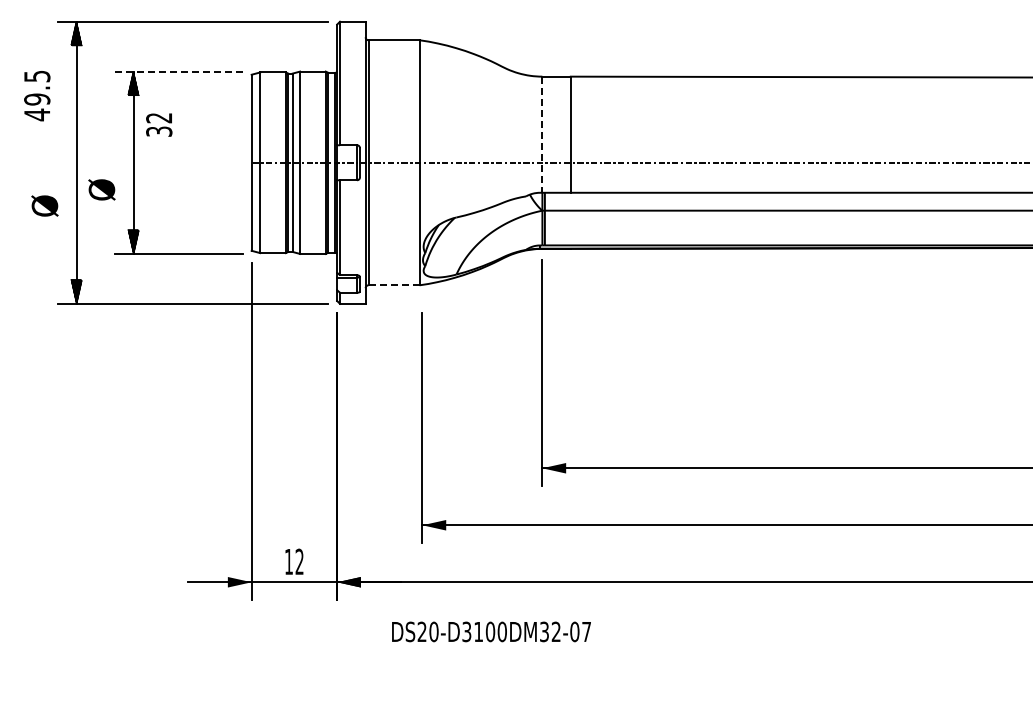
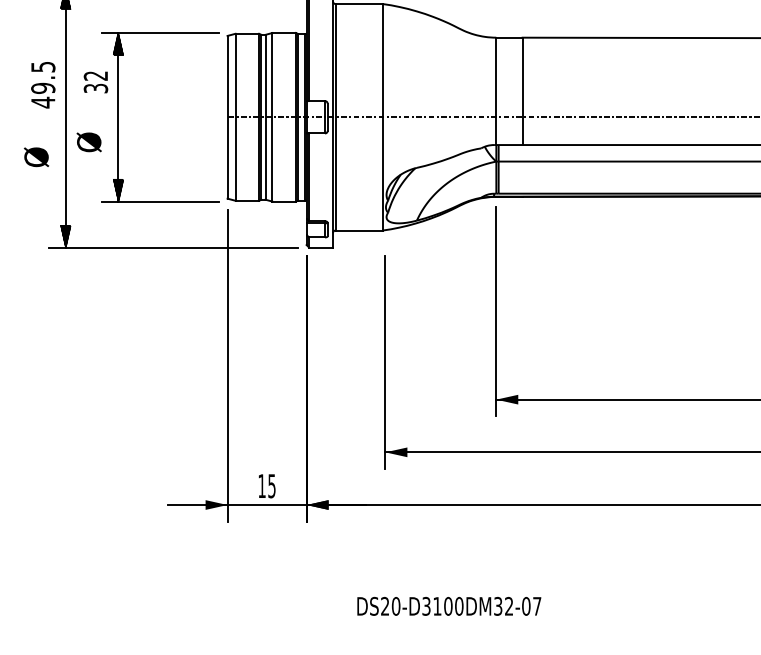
line: (179, 71) -> (160, 32), dashed -> solid
text: (37, 96) -> (43, 85), moved
text: (159, 124) -> (96, 81), moved
line: (542, 135) -> (496, 92), dashed -> solid
line: (394, 285) -> (359, 230), dashed -> solid
text: (299, 561) -> (271, 485), 12 -> 15
text: (491, 631) -> (449, 605), moved

